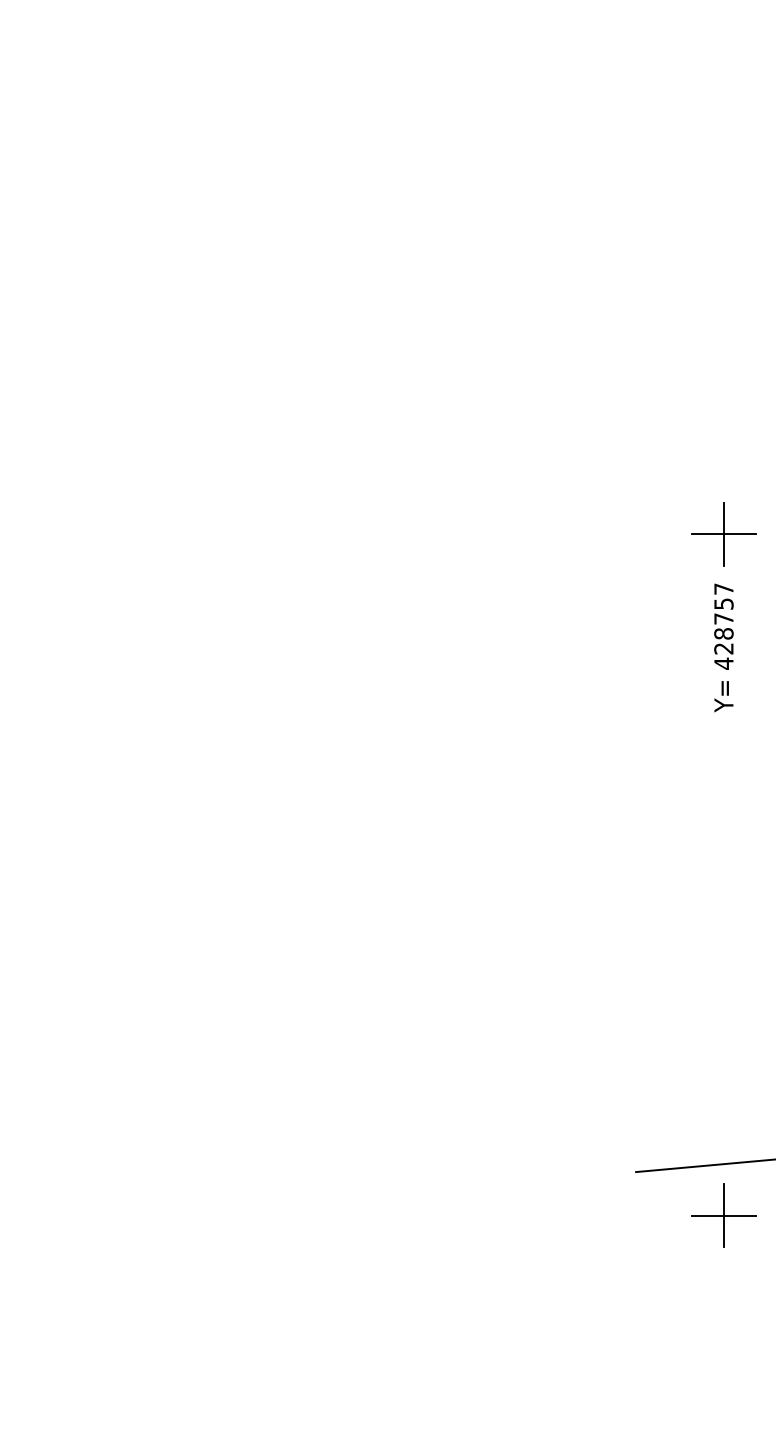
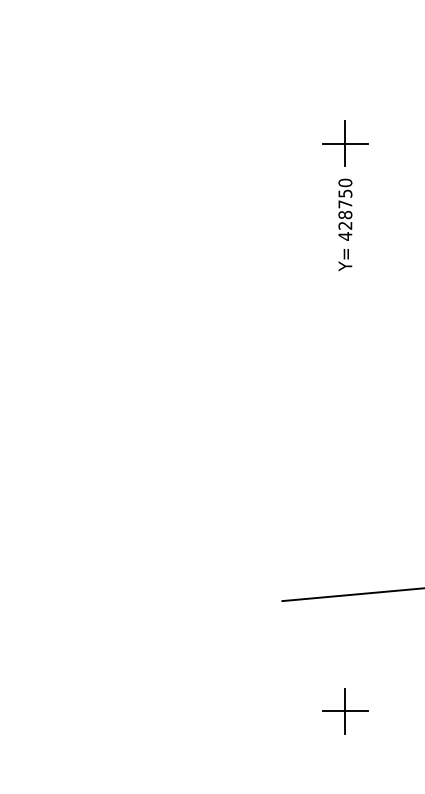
text: (723, 588) -> (345, 182), 428757 -> 428750
part: (723, 1215) -> (345, 711), moved

